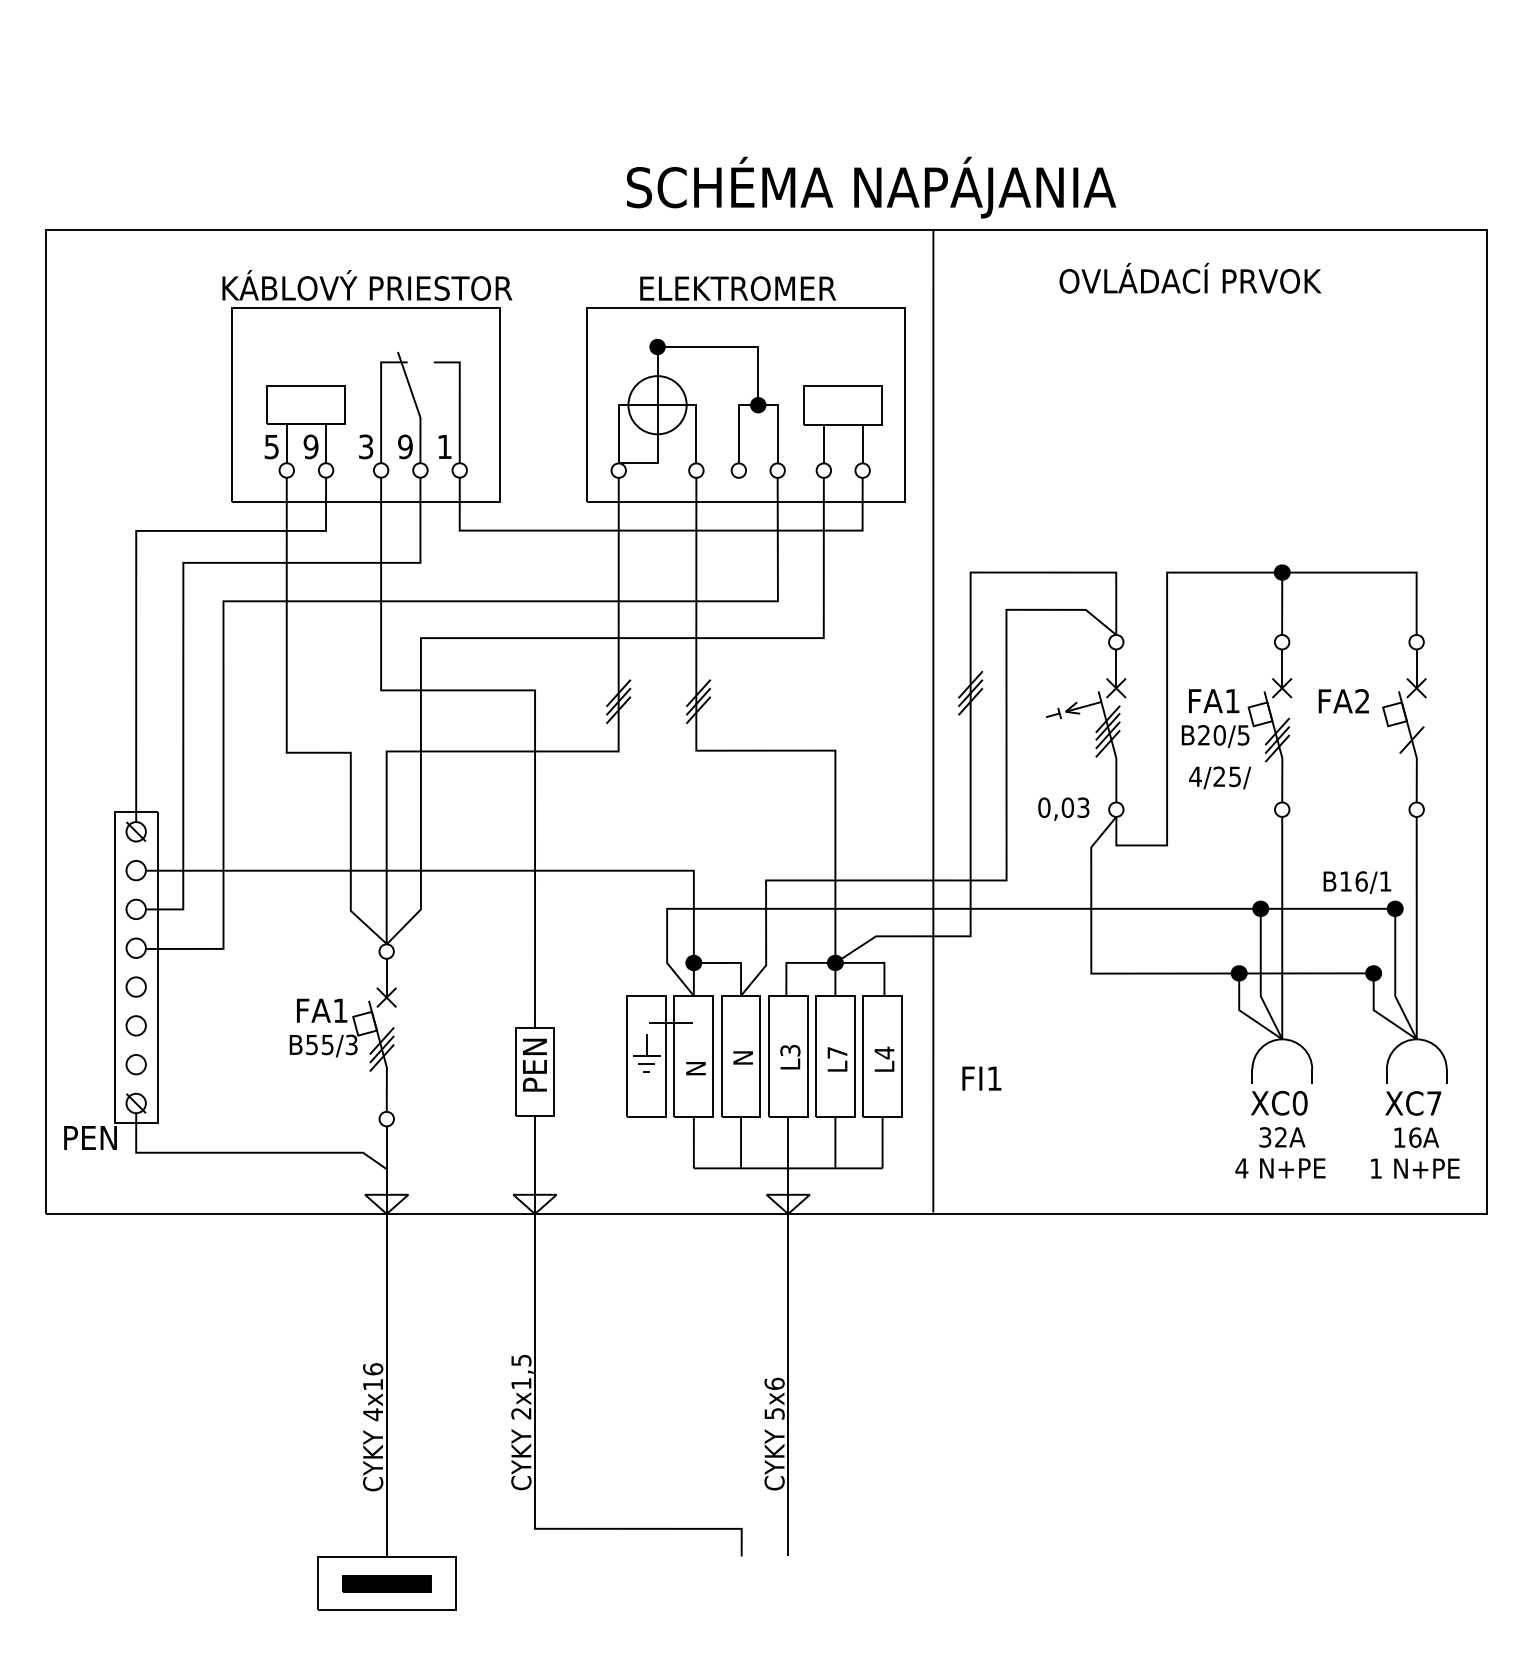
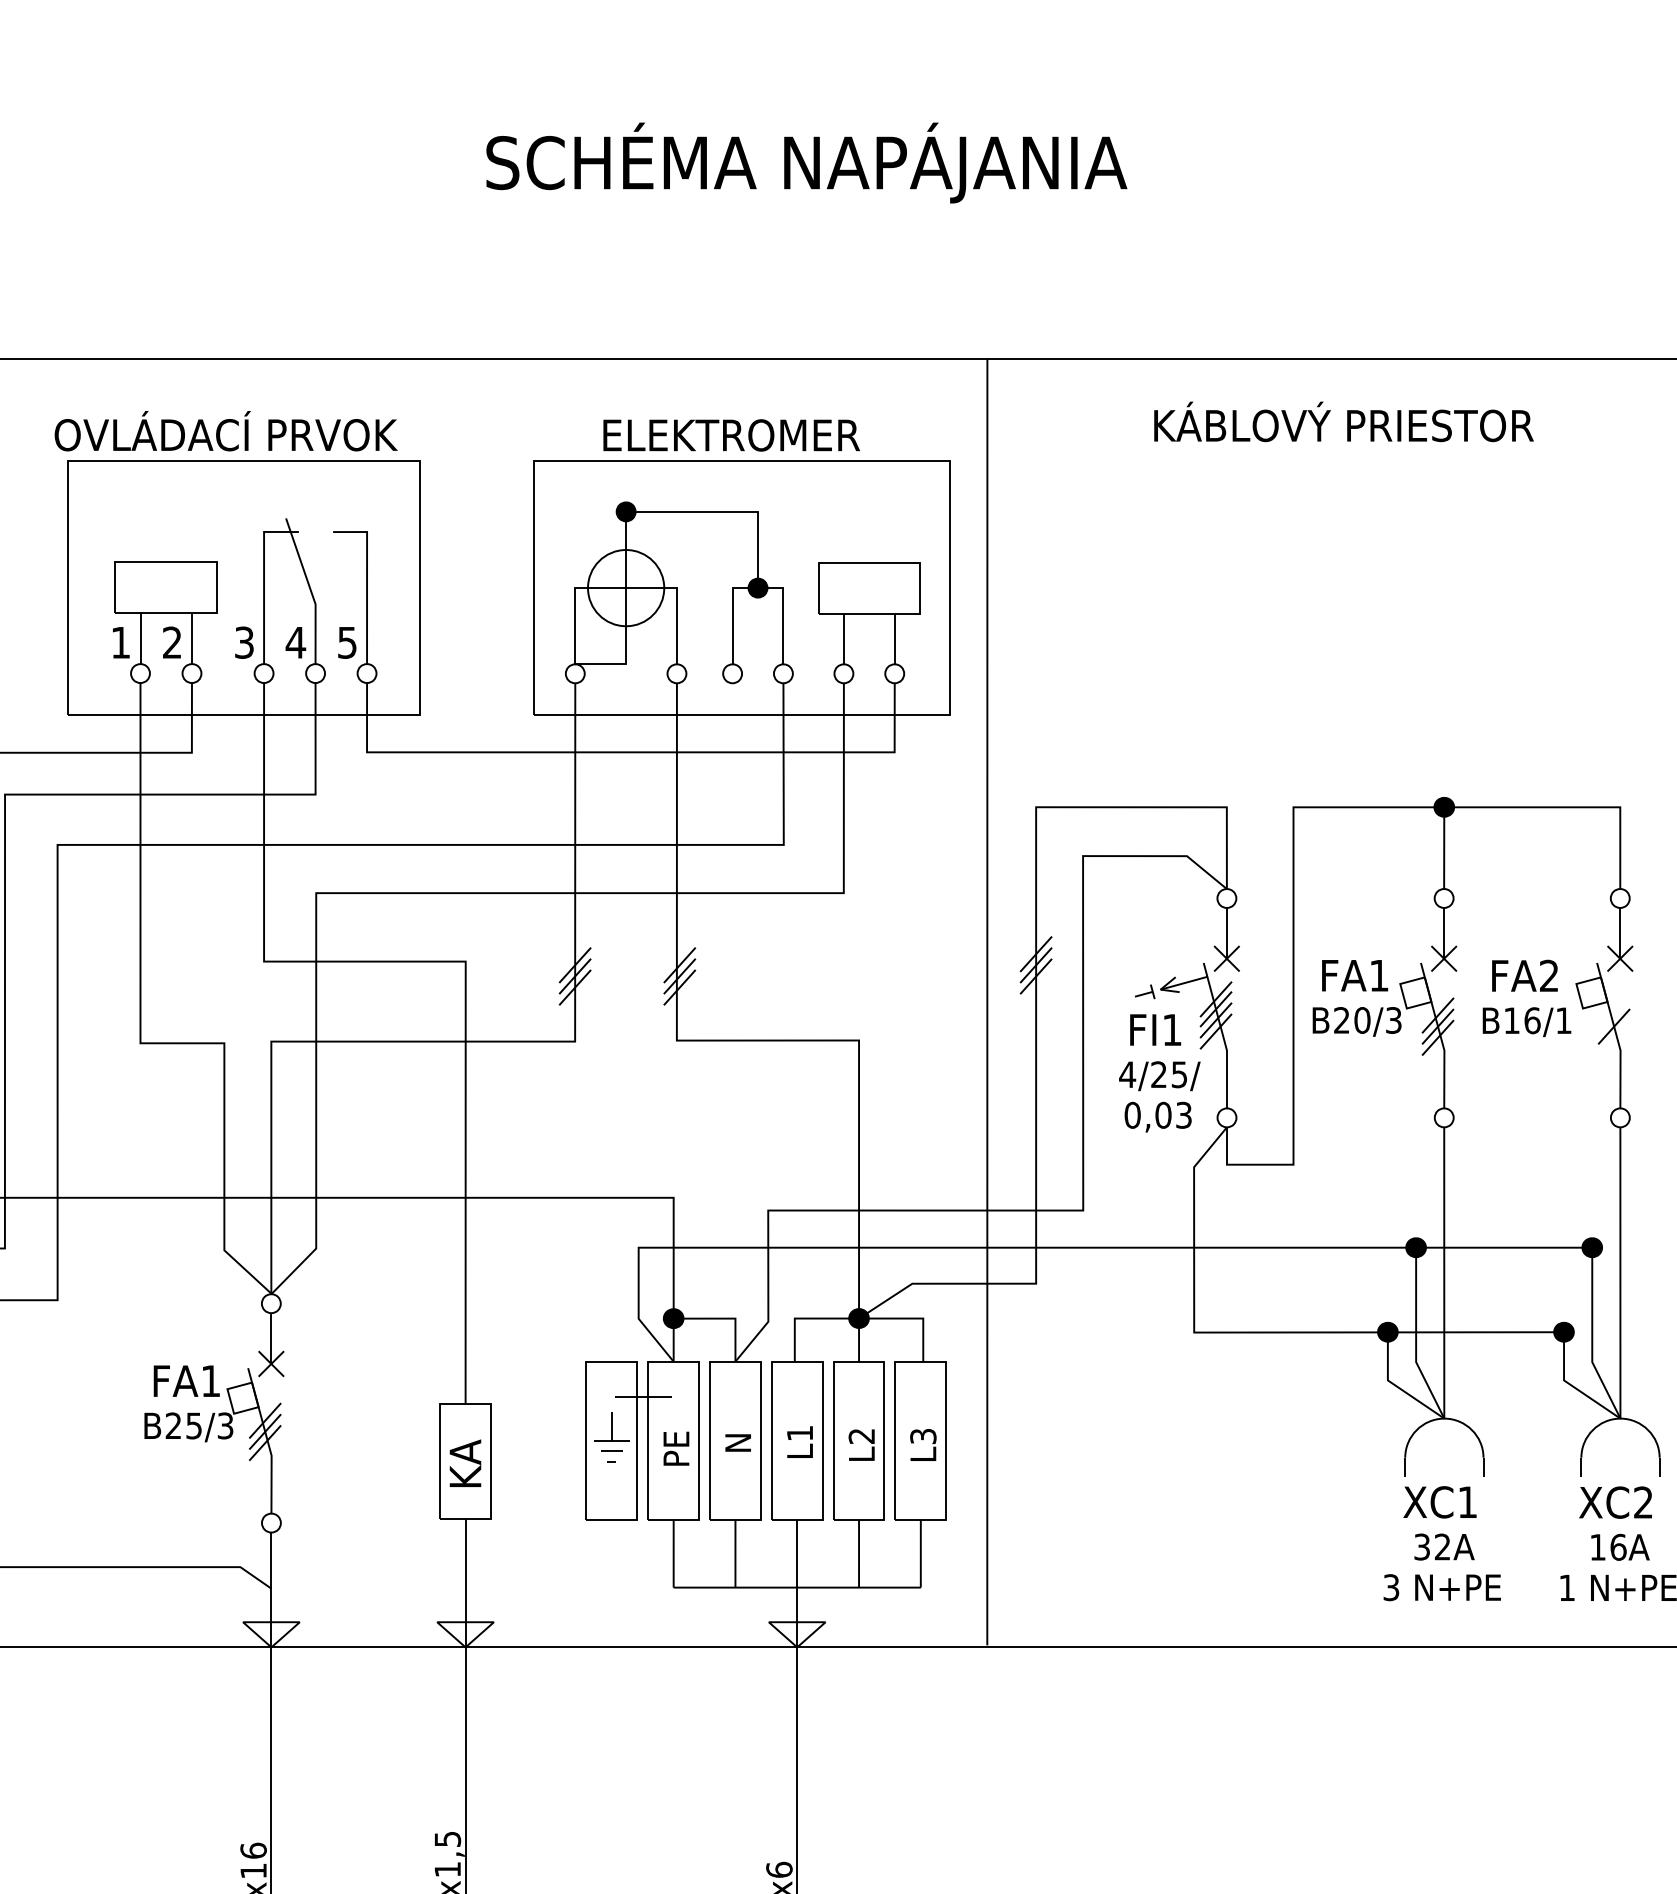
text: (871, 187) -> (806, 162), moved
text: (1204, 277) -> (1342, 420), OVLÁDACÍ PRVOK -> KÁBLOVÝ PRIESTOR
text: (366, 285) -> (244, 431), KÁBLOVÝ PRIESTOR -> OVLÁDACÍ PRVOK
text: (310, 446) -> (171, 642), 9 -> 2
text: (405, 446) -> (295, 642), 9 -> 4
text: (271, 447) -> (120, 643), 5 -> 1
text: (444, 447) -> (347, 643), 1 -> 5
text: (1243, 734) -> (1393, 1019), B20/5 -> B20/3
text: (1220, 777) -> (1160, 1075), moved
text: (1357, 882) -> (1527, 1021), moved
text: (311, 1044) -> (172, 1425), B55/3 -> B25/3
text: (790, 1050) -> (800, 1433), L3 -> L1
text: (837, 1052) -> (861, 1435), L7 -> L2
text: (884, 1052) -> (923, 1435), L4 -> L3
text: (695, 1060) -> (675, 1446), N -> PE
text: (534, 1063) -> (464, 1450), PEN -> KA
text: (981, 1078) -> (1155, 1029), moved
text: (1299, 1102) -> (1466, 1501), XC0 -> XC1
text: (1434, 1103) -> (1643, 1502), XC7 -> XC2
text: (1241, 1168) -> (1390, 1587), 4 -> 3

